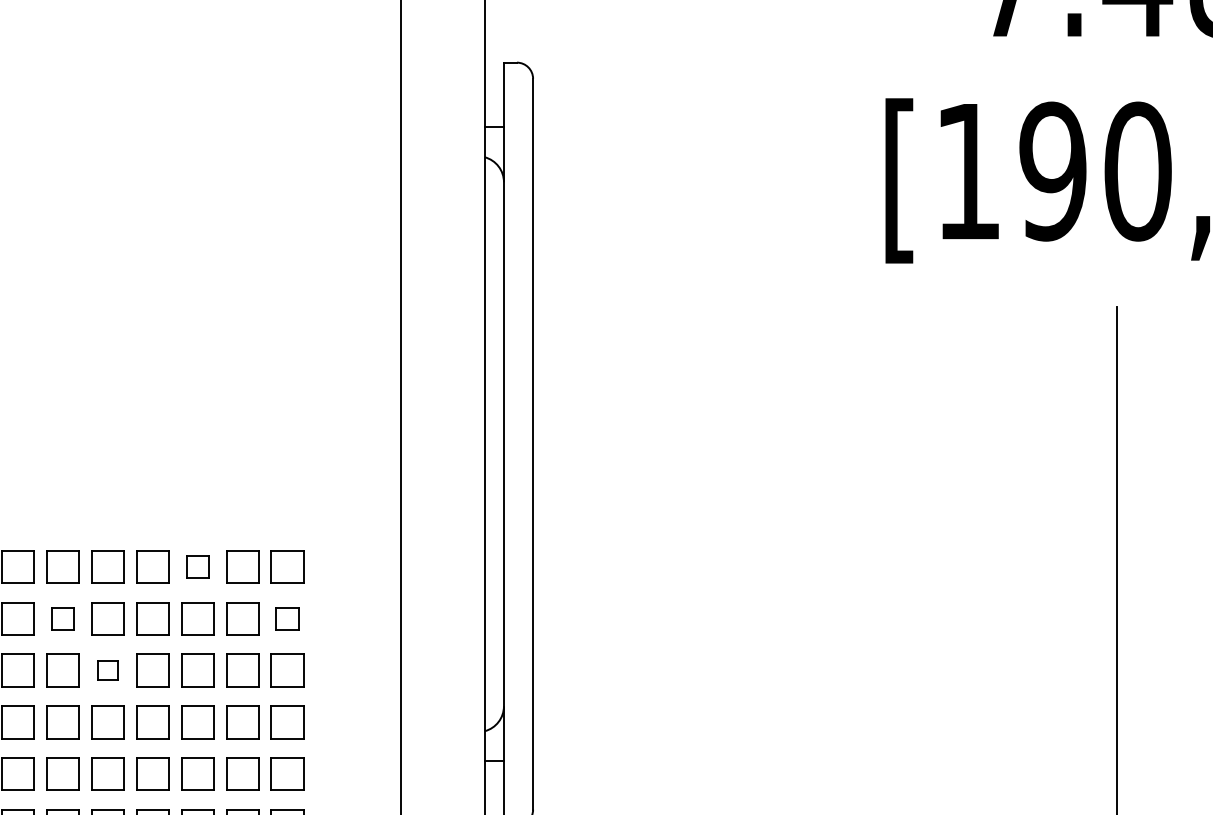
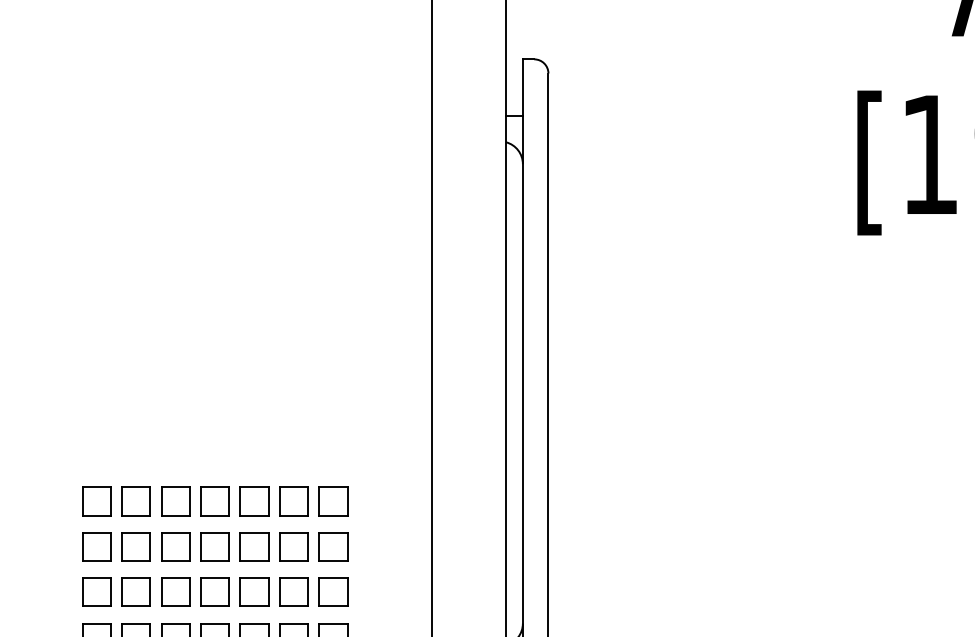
part: (197, 566) -> (254, 501), size x1.43
part: (62, 618) -> (135, 546), size x1.43
part: (287, 618) -> (333, 546), size x1.43
part: (107, 670) -> (175, 592), size x1.67

